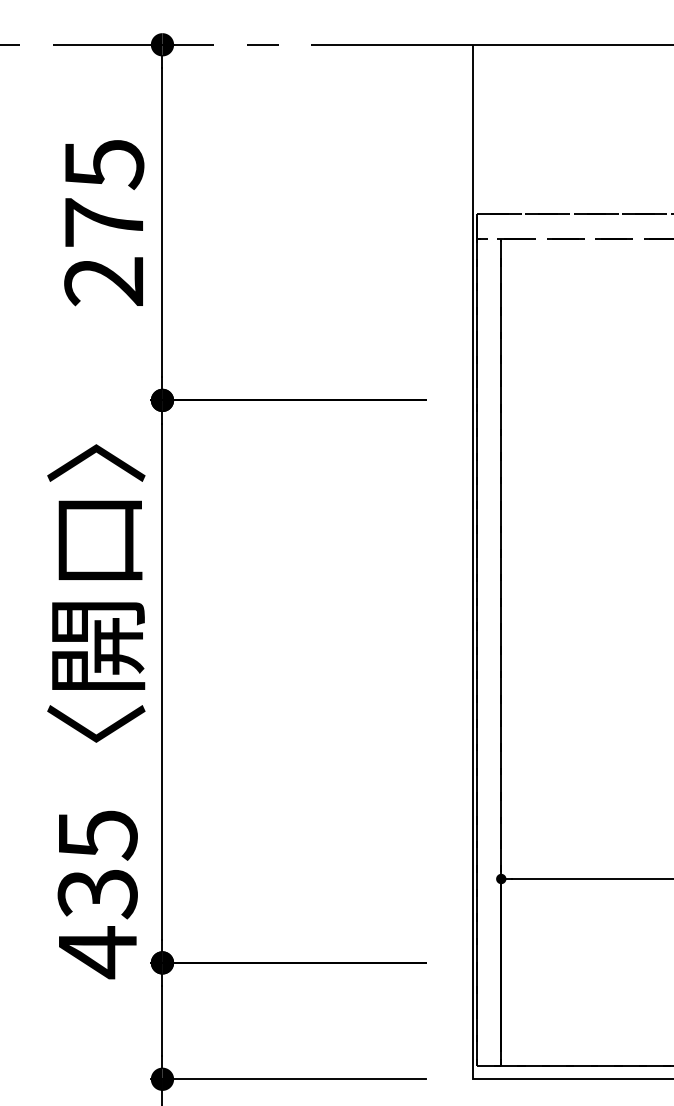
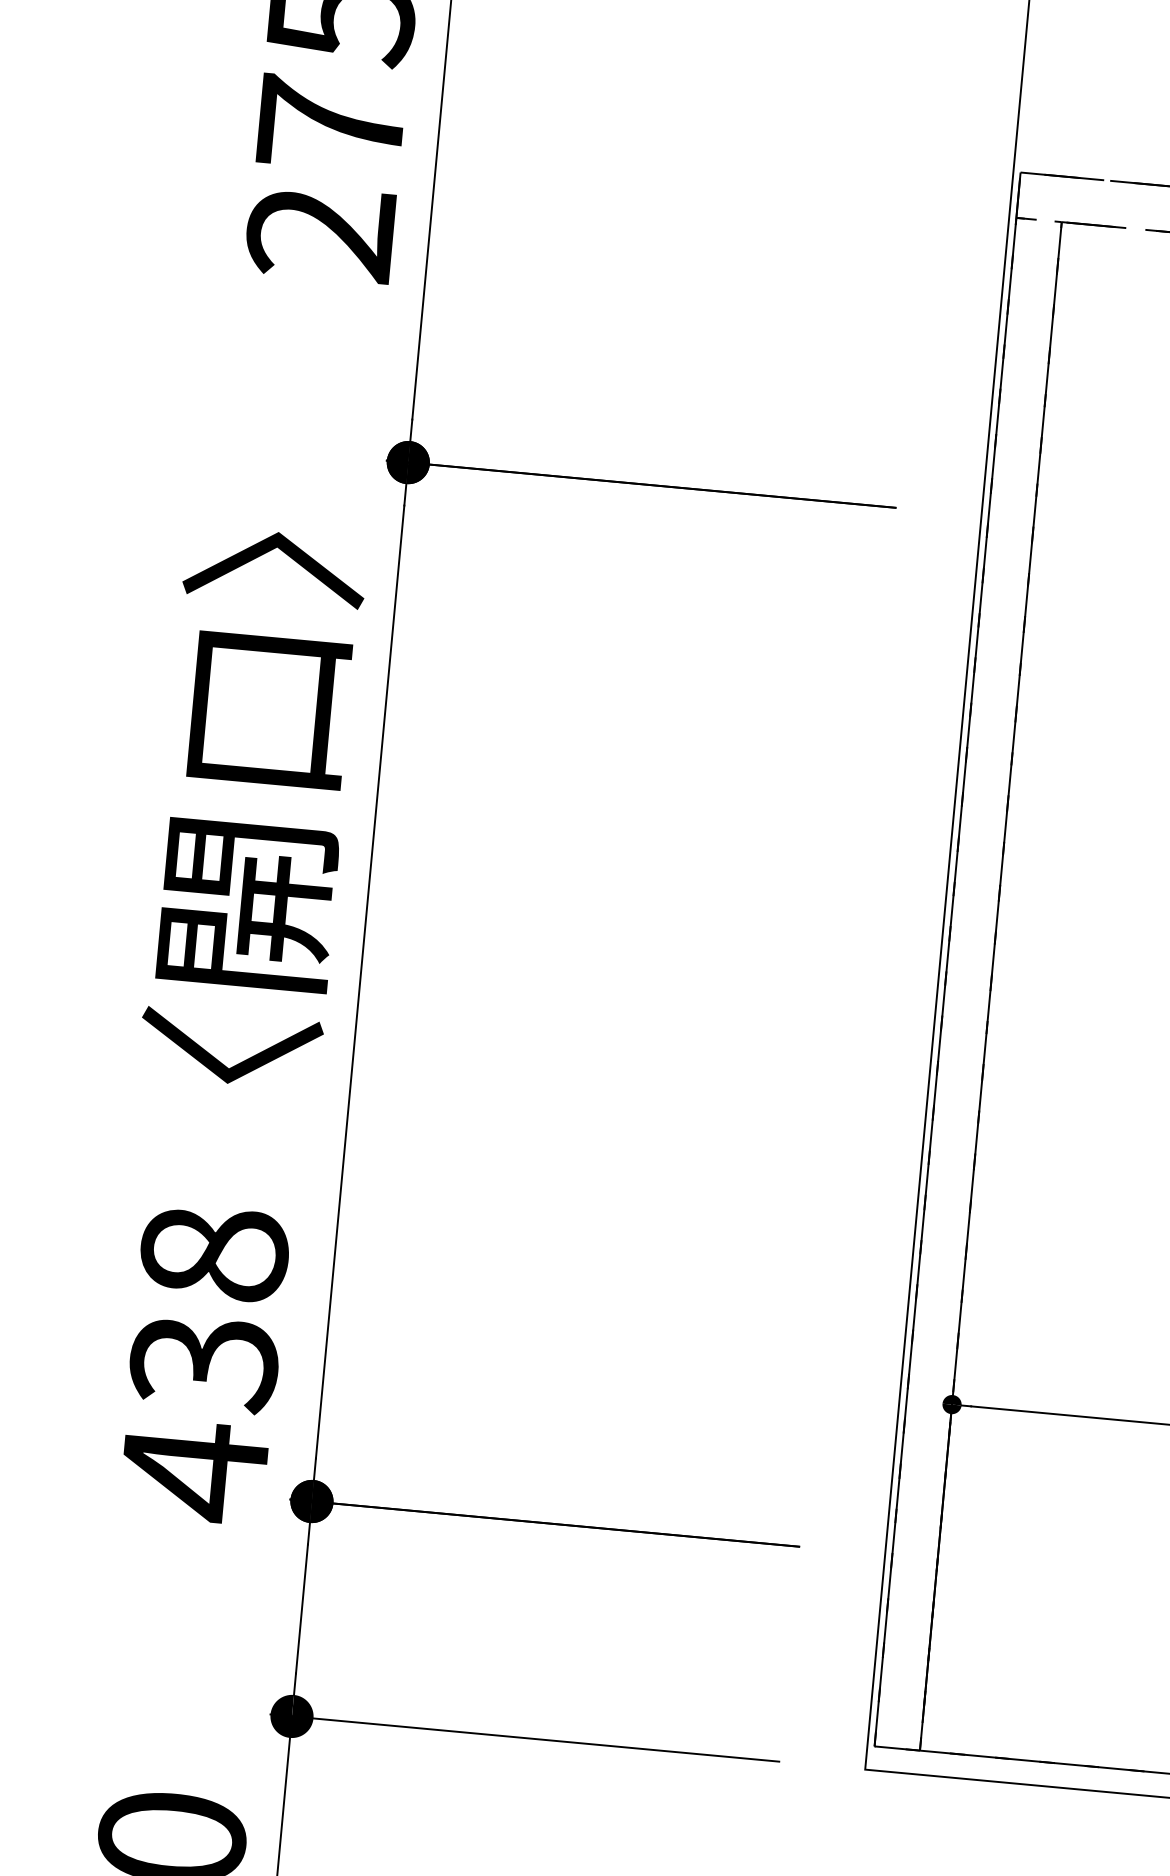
text: (97, 835) -> (213, 1255), 435 -> 438

